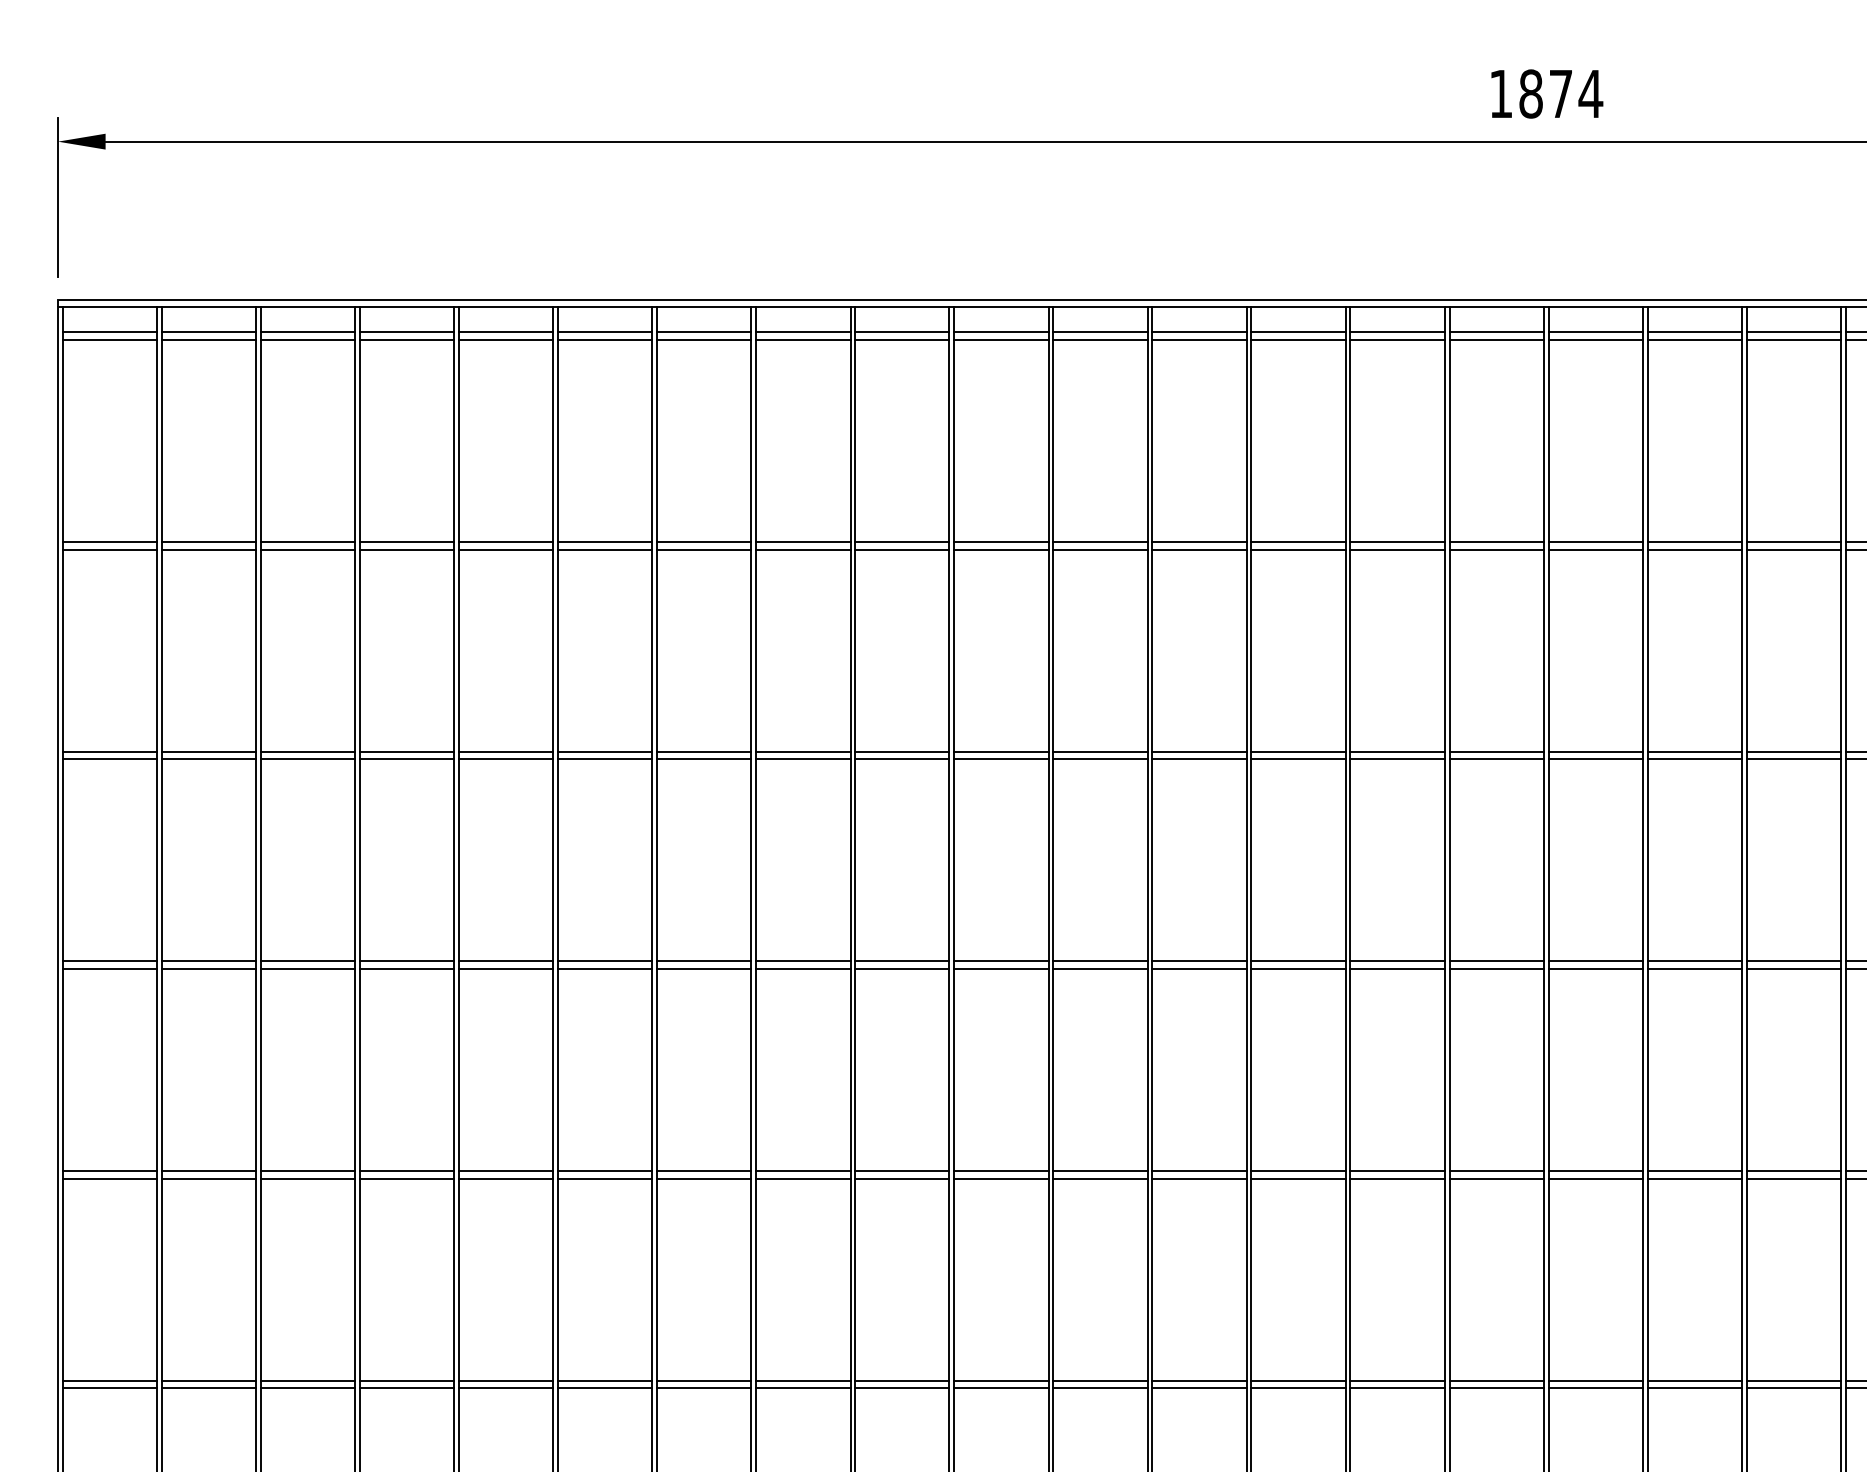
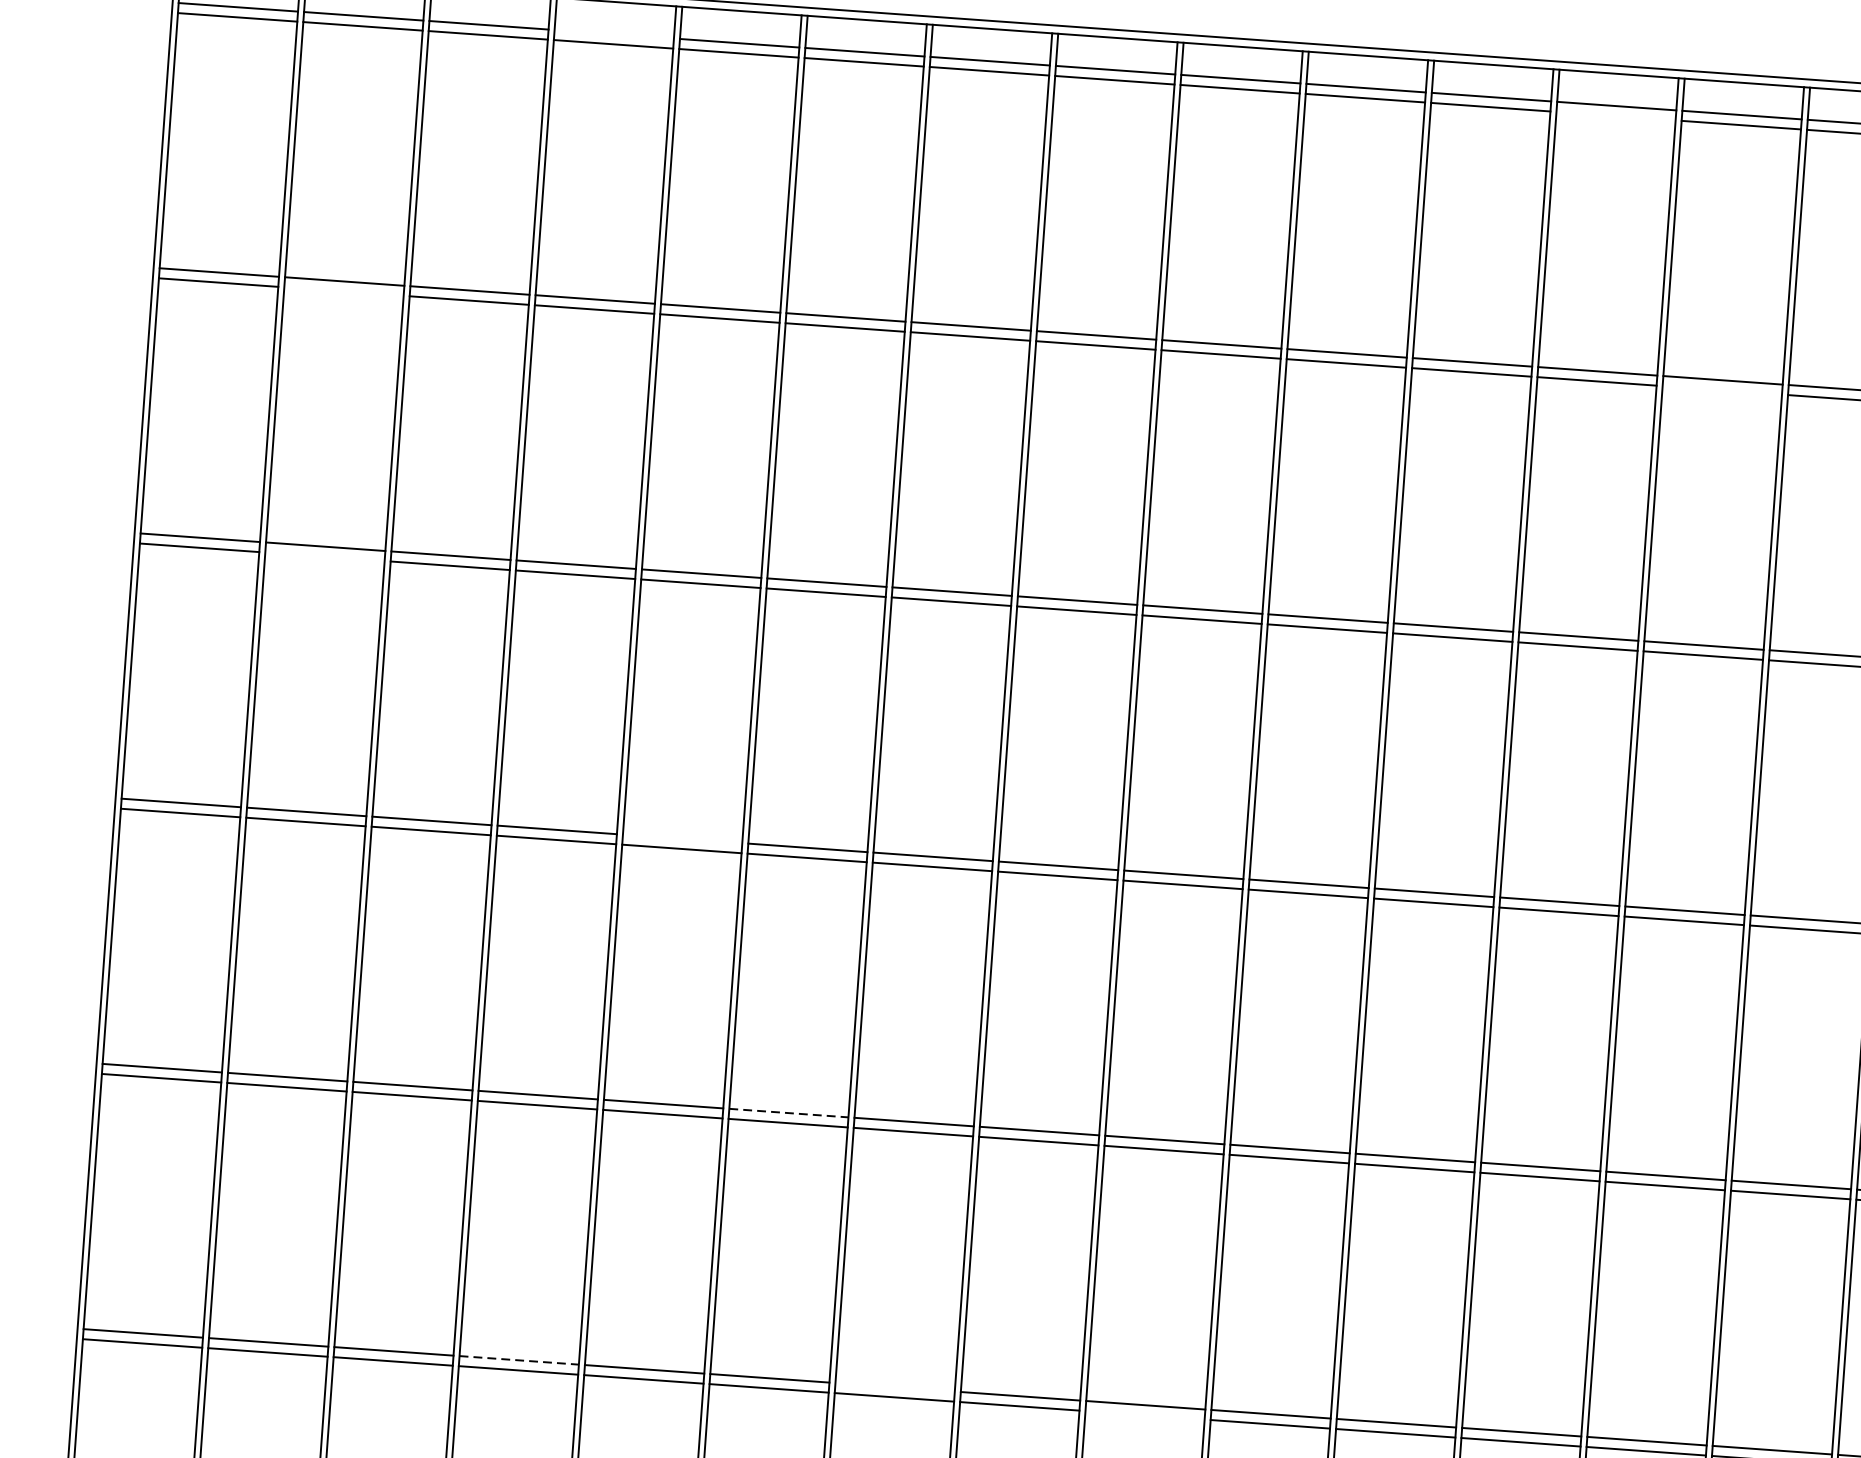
line: (406, 332) -> (613, 34), removed
line: (1199, 340) -> (1616, 116), removed
line: (208, 549) -> (343, 291), removed
line: (1298, 549) -> (1722, 389), removed
line: (208, 759) -> (324, 556), removed
line: (505, 961) -> (681, 839), removed
line: (605, 1170) -> (789, 1112), solid -> dashed
line: (407, 1380) -> (519, 1360), solid -> dashed
line: (704, 1380) -> (895, 1387), removed
line: (902, 1388) -> (1145, 1415), removed

